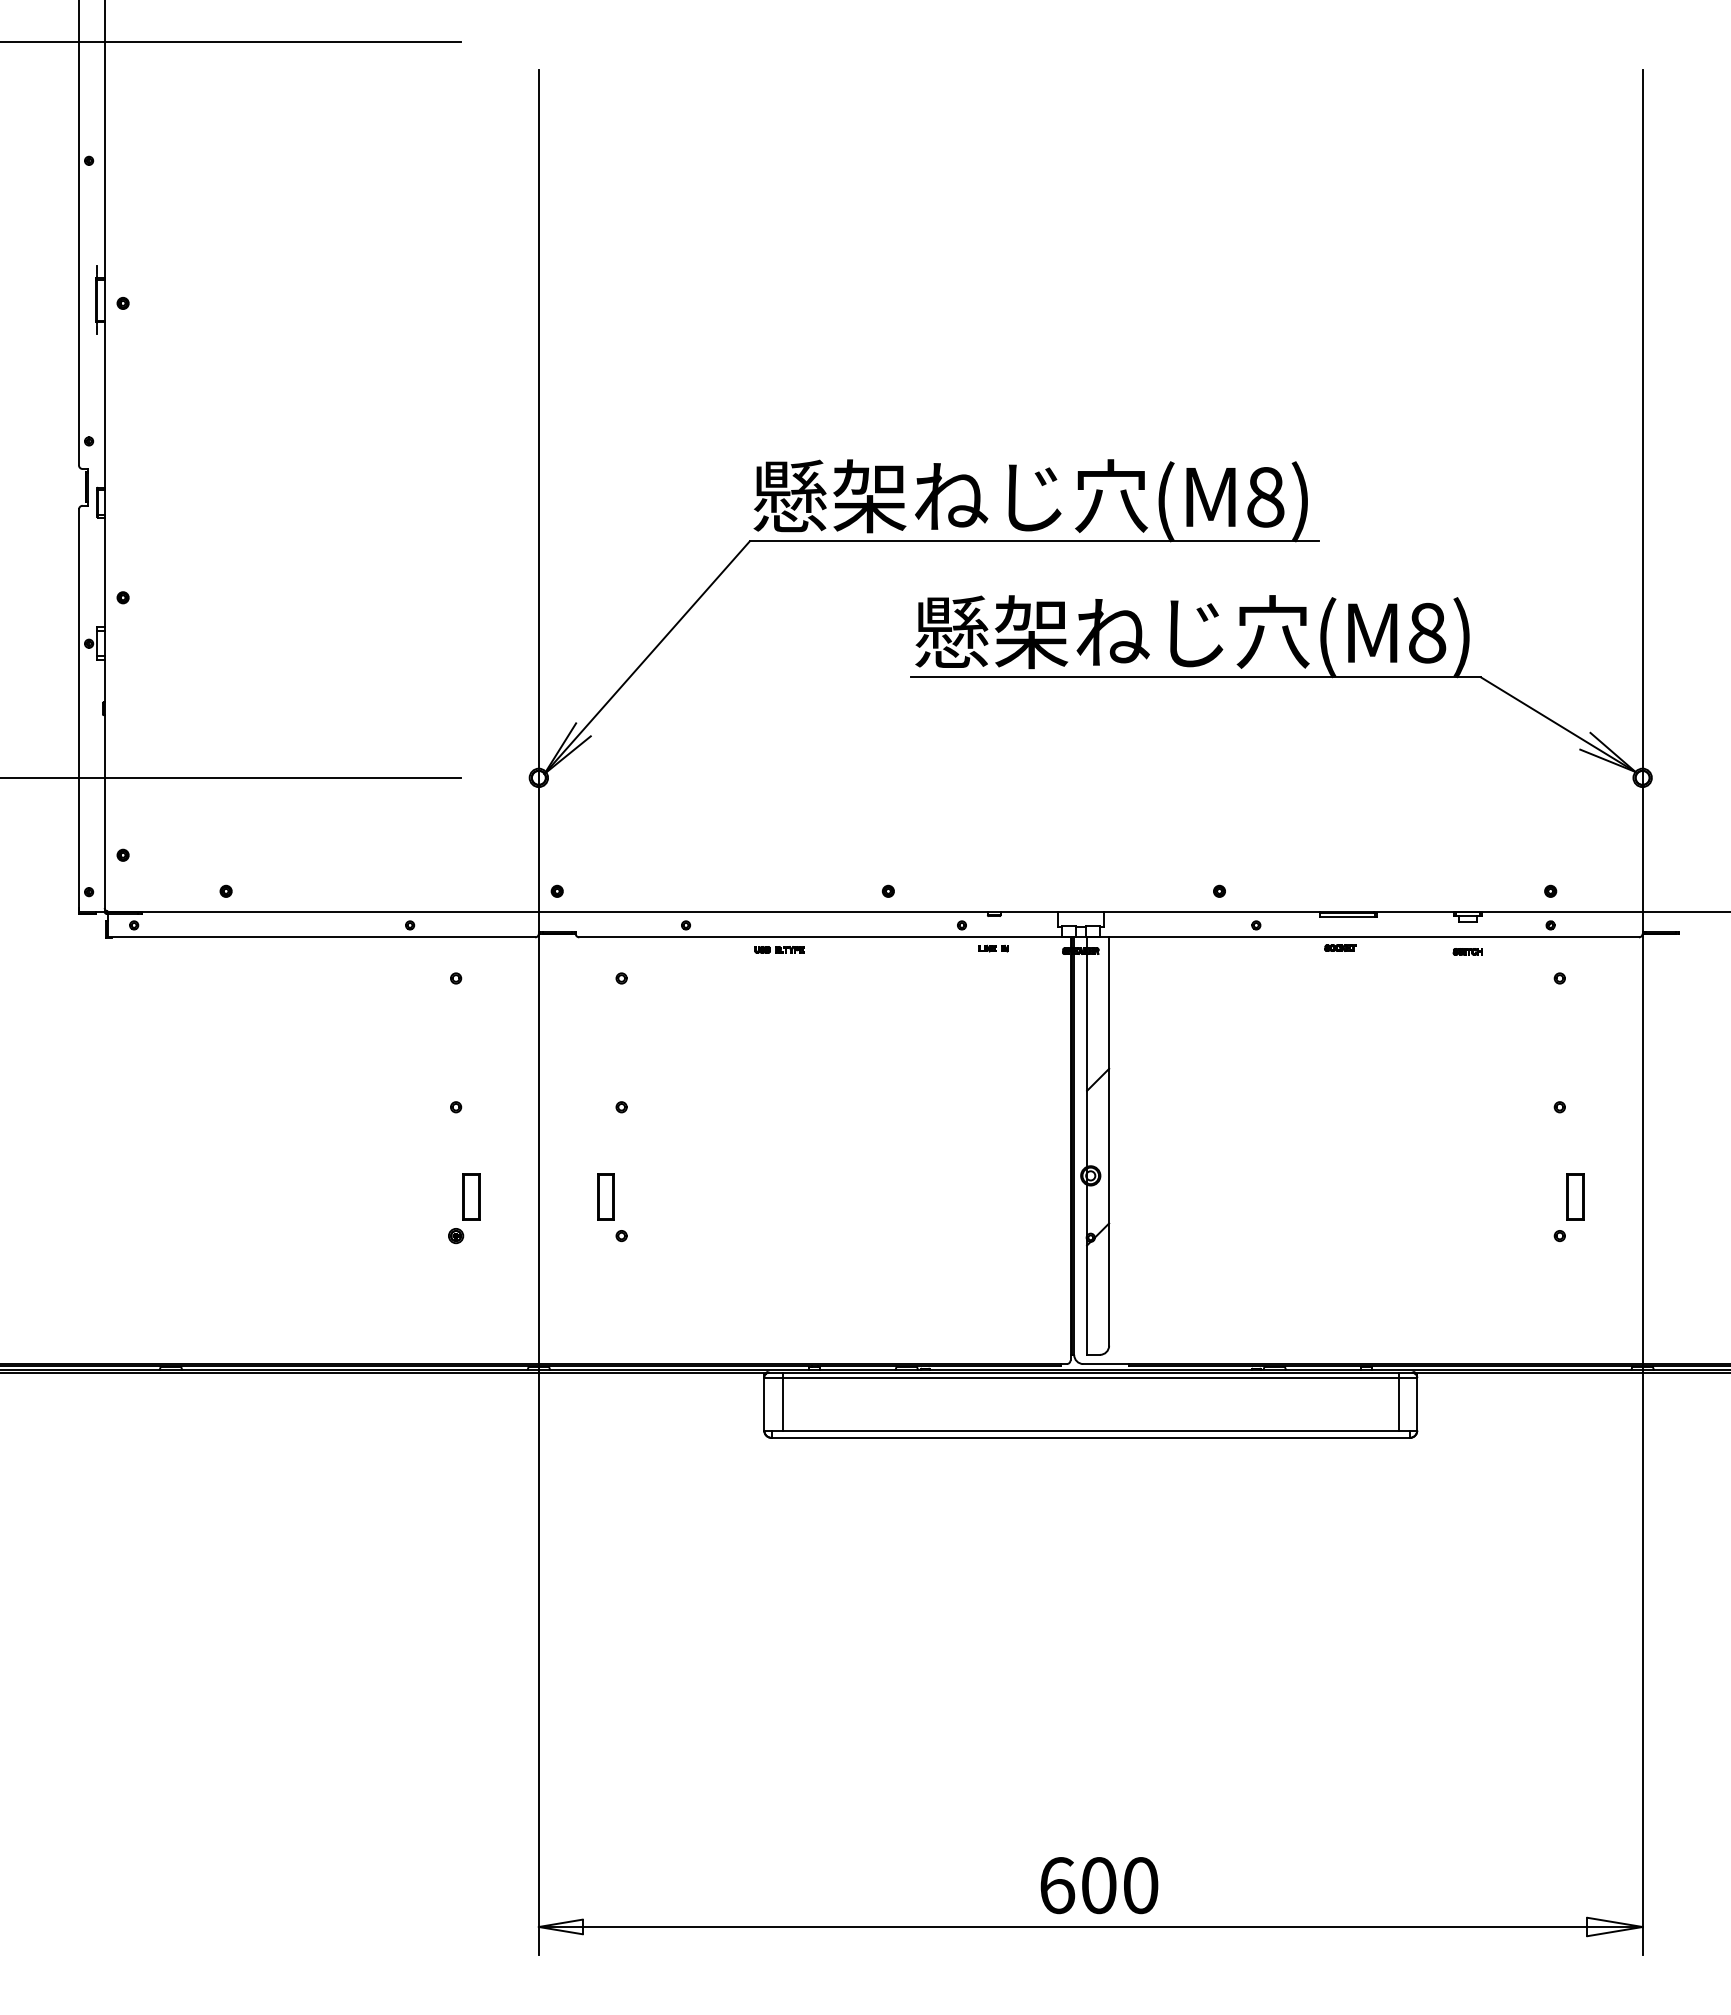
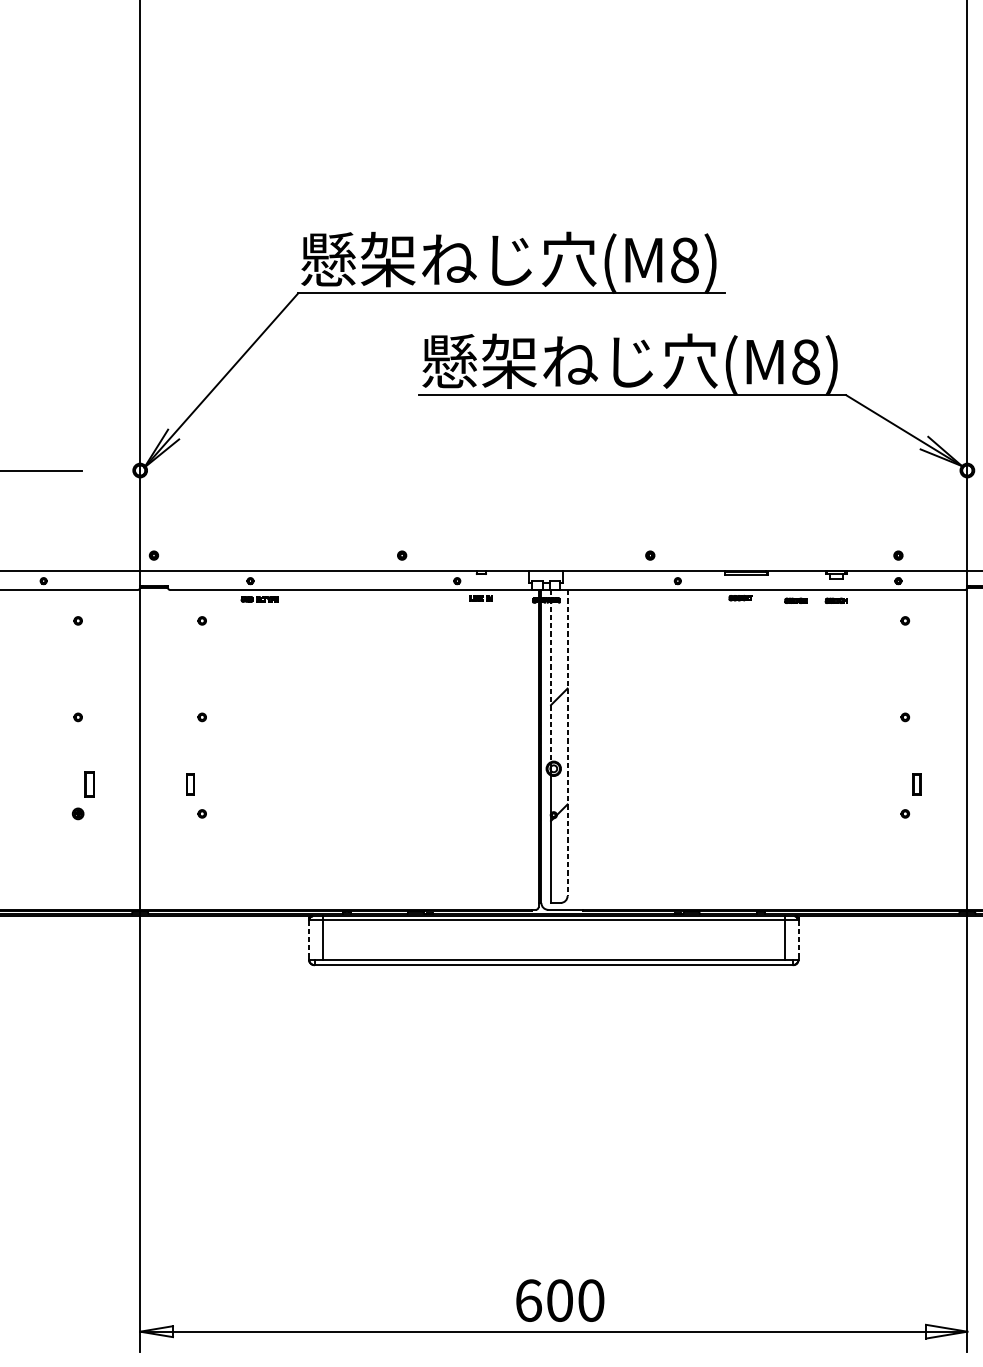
part: (779, 949) -> (259, 599), moved
part: (1413, 951) -> (795, 600), added
line: (1087, 1052) -> (551, 676), solid -> dashed
line: (1109, 1142) -> (567, 743), solid -> dashed
part: (471, 1196) -> (89, 784), size x0.7
part: (605, 1196) -> (190, 784), size x0.6
part: (1575, 1196) -> (917, 784), size x0.6
line: (764, 1404) -> (309, 940), solid -> dashed
line: (1417, 1404) -> (798, 940), solid -> dashed

